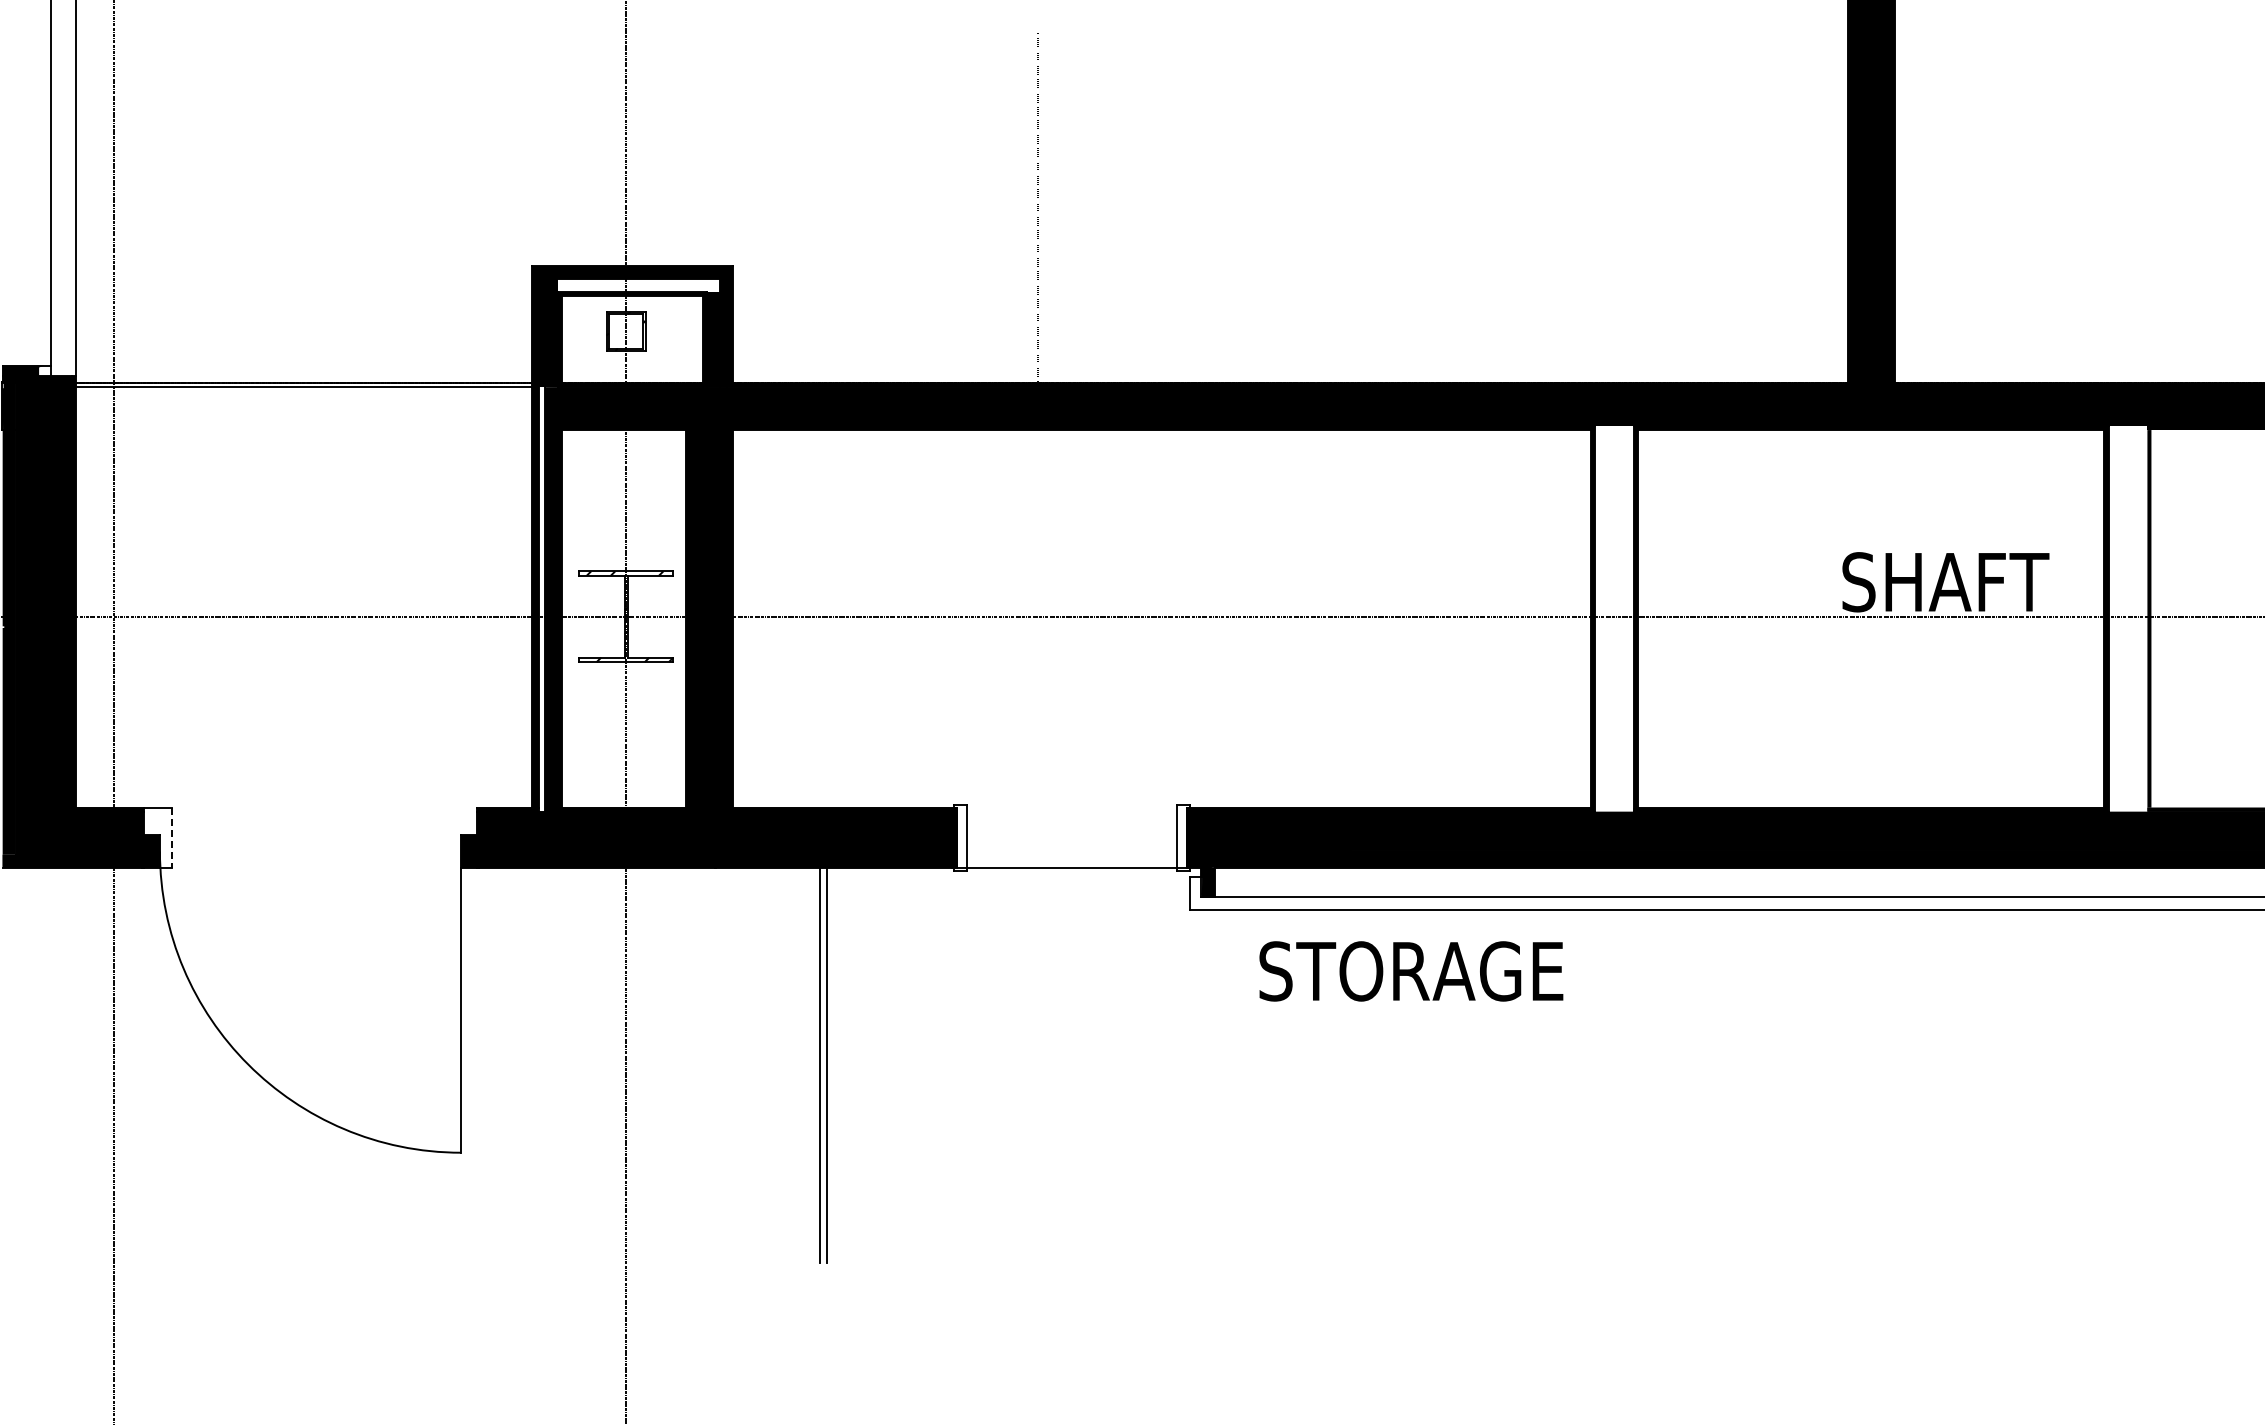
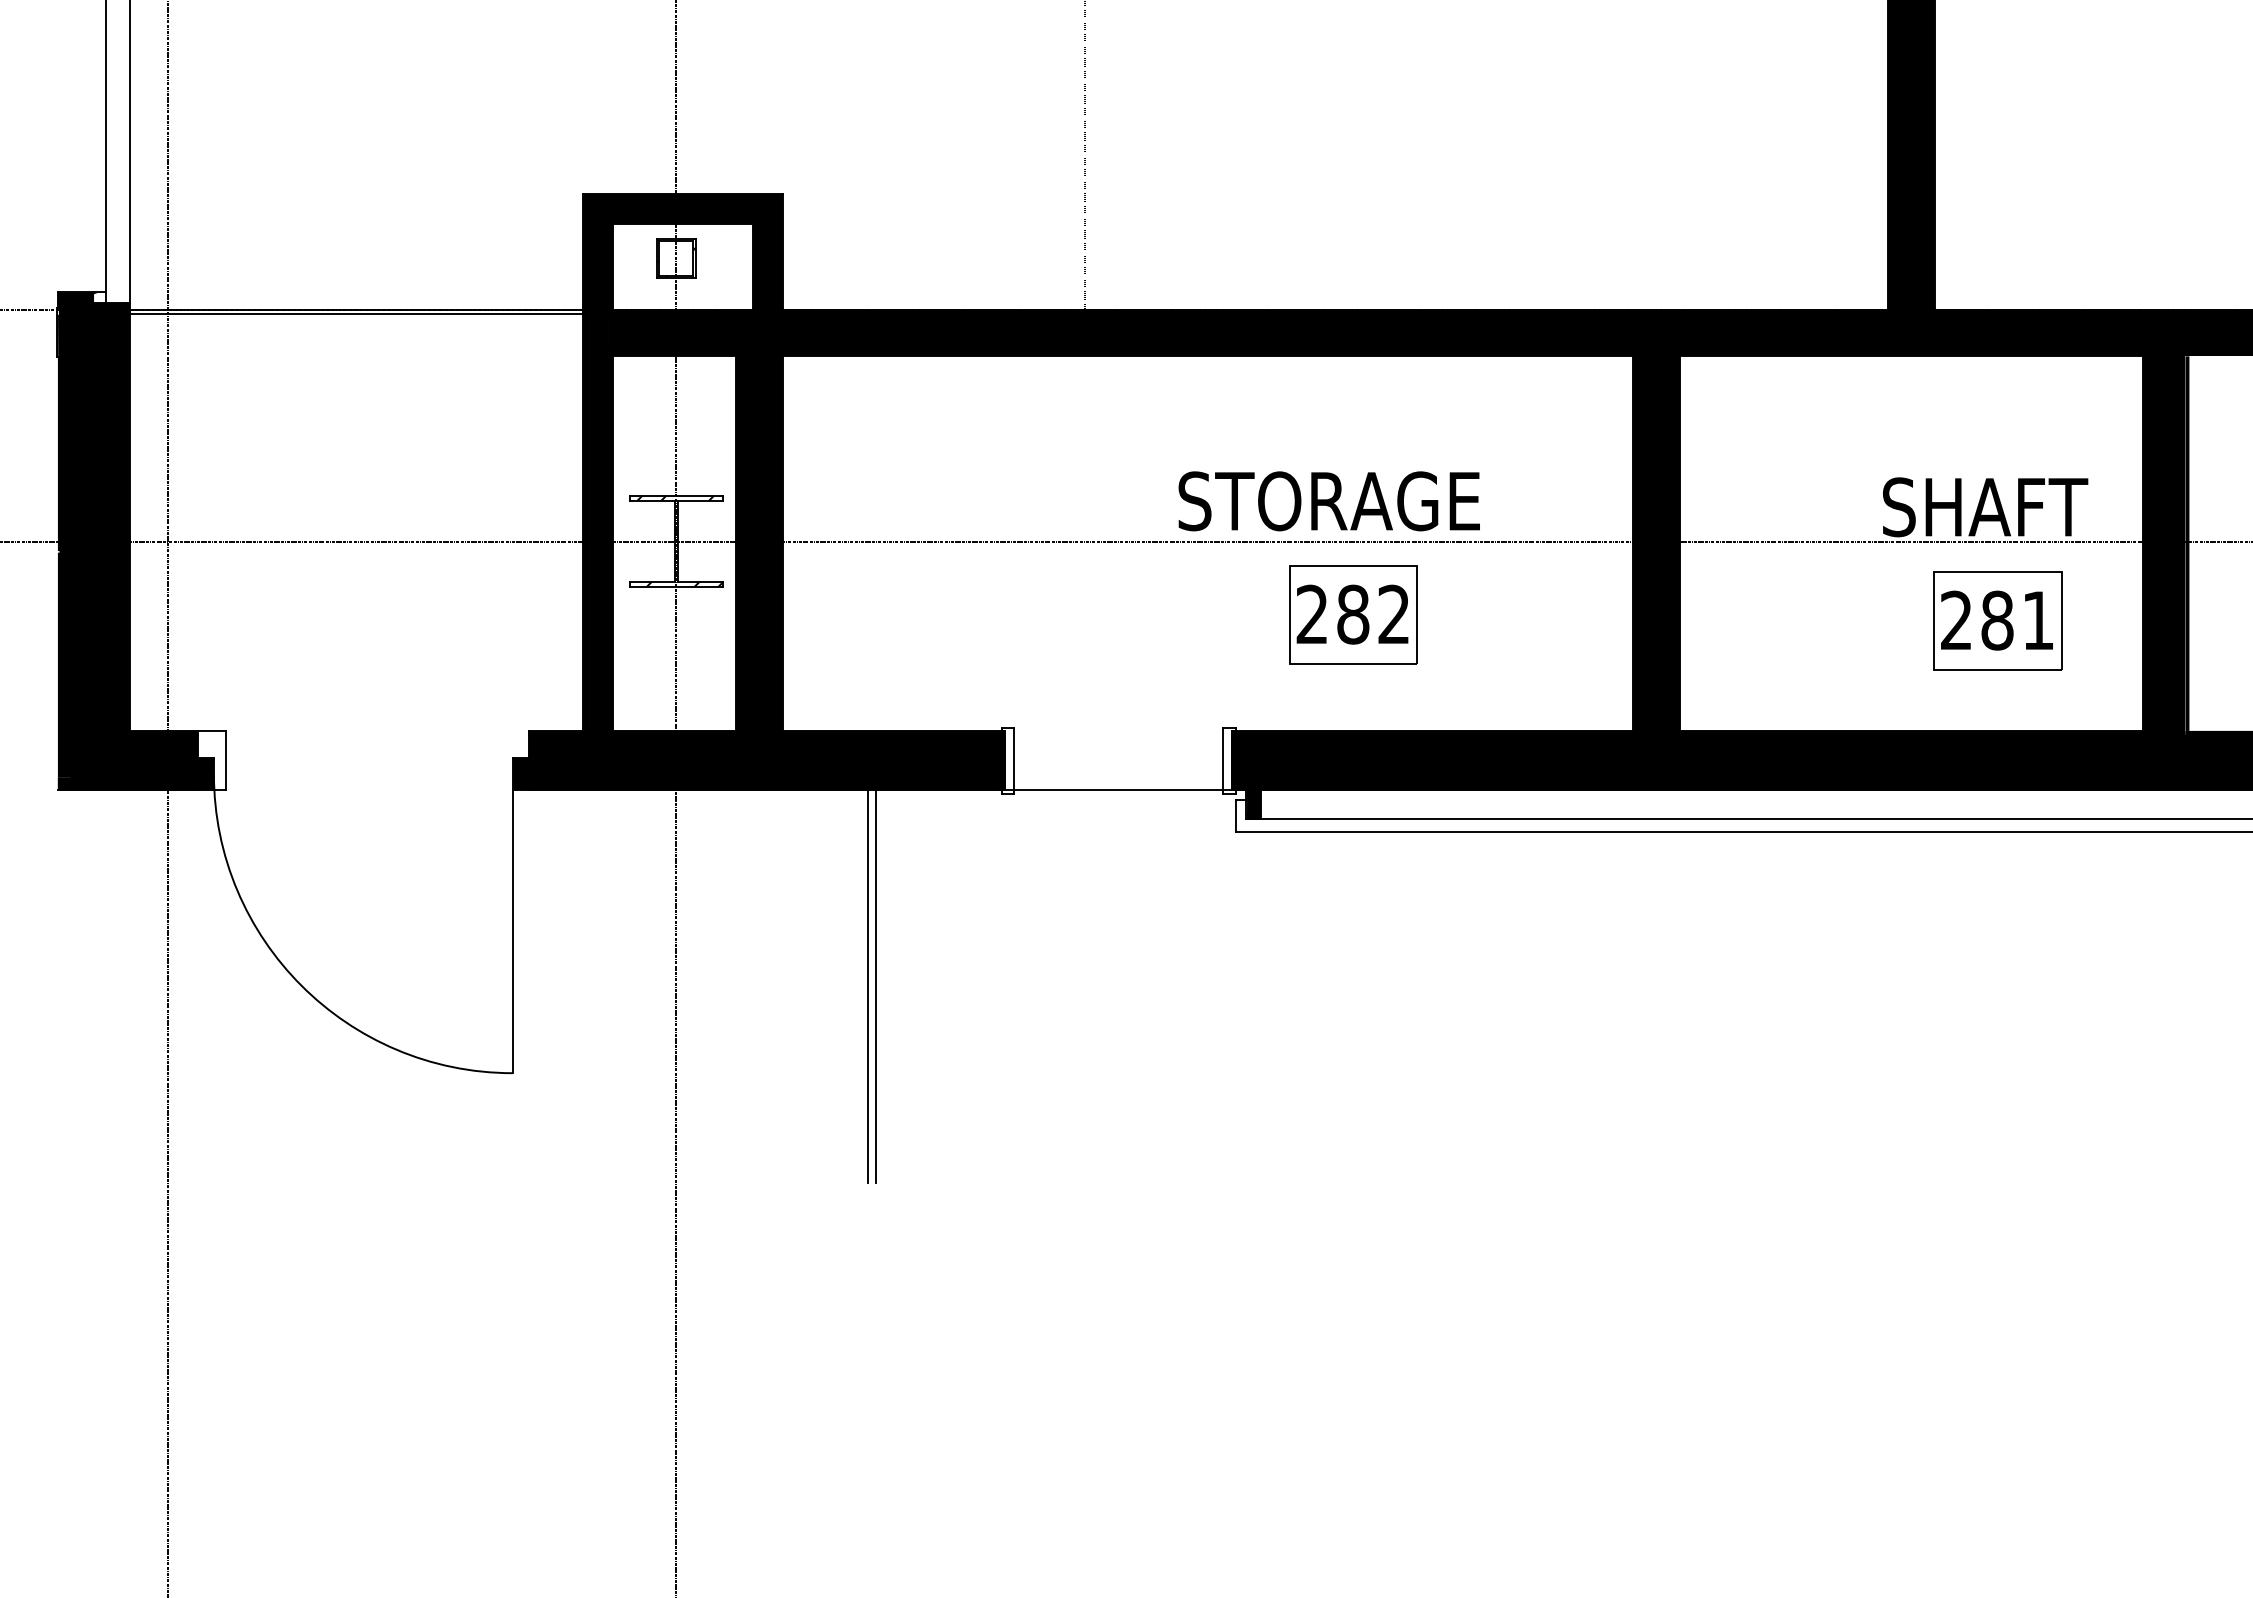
fill: (638, 285) -> (688, 212), added
fill: (541, 599) -> (592, 524), added
fill: (1614, 618) -> (1656, 543), added
fill: (2127, 618) -> (2165, 543), added
part: (1308, 690) -> (1353, 614), added
part: (1957, 696) -> (1997, 620), added
line: (171, 837) -> (225, 760), dashed -> solid
text: (1410, 971) -> (1328, 501), moved

